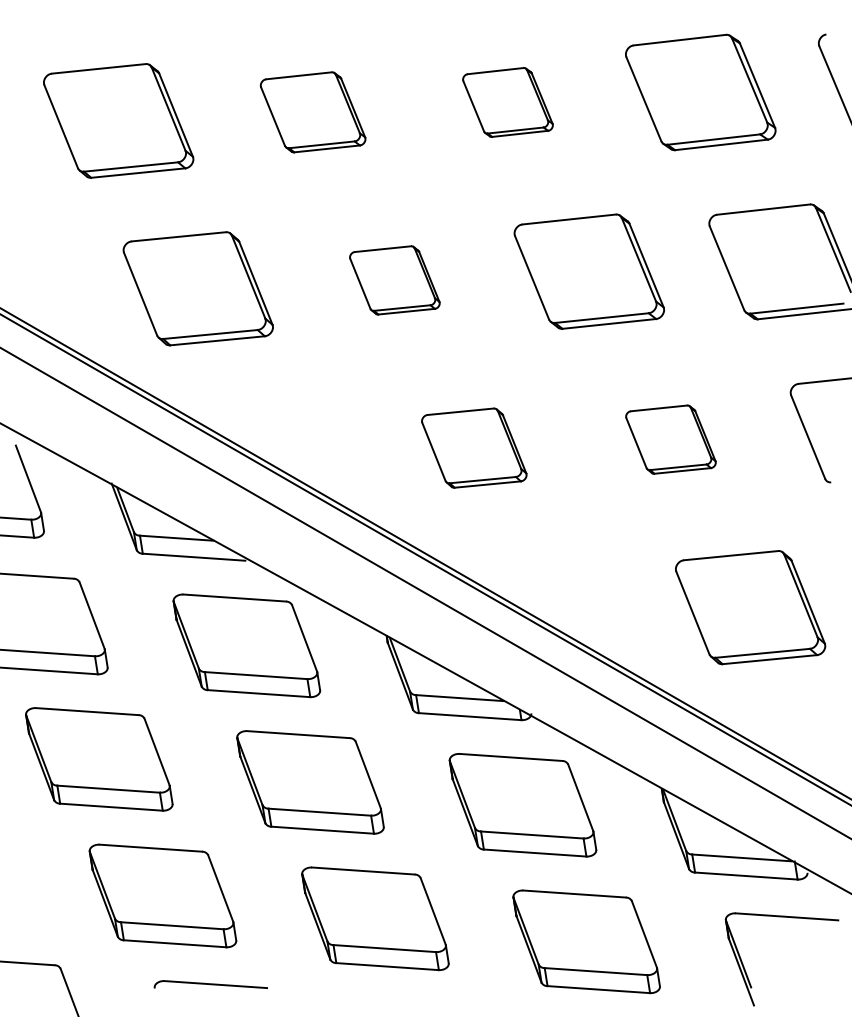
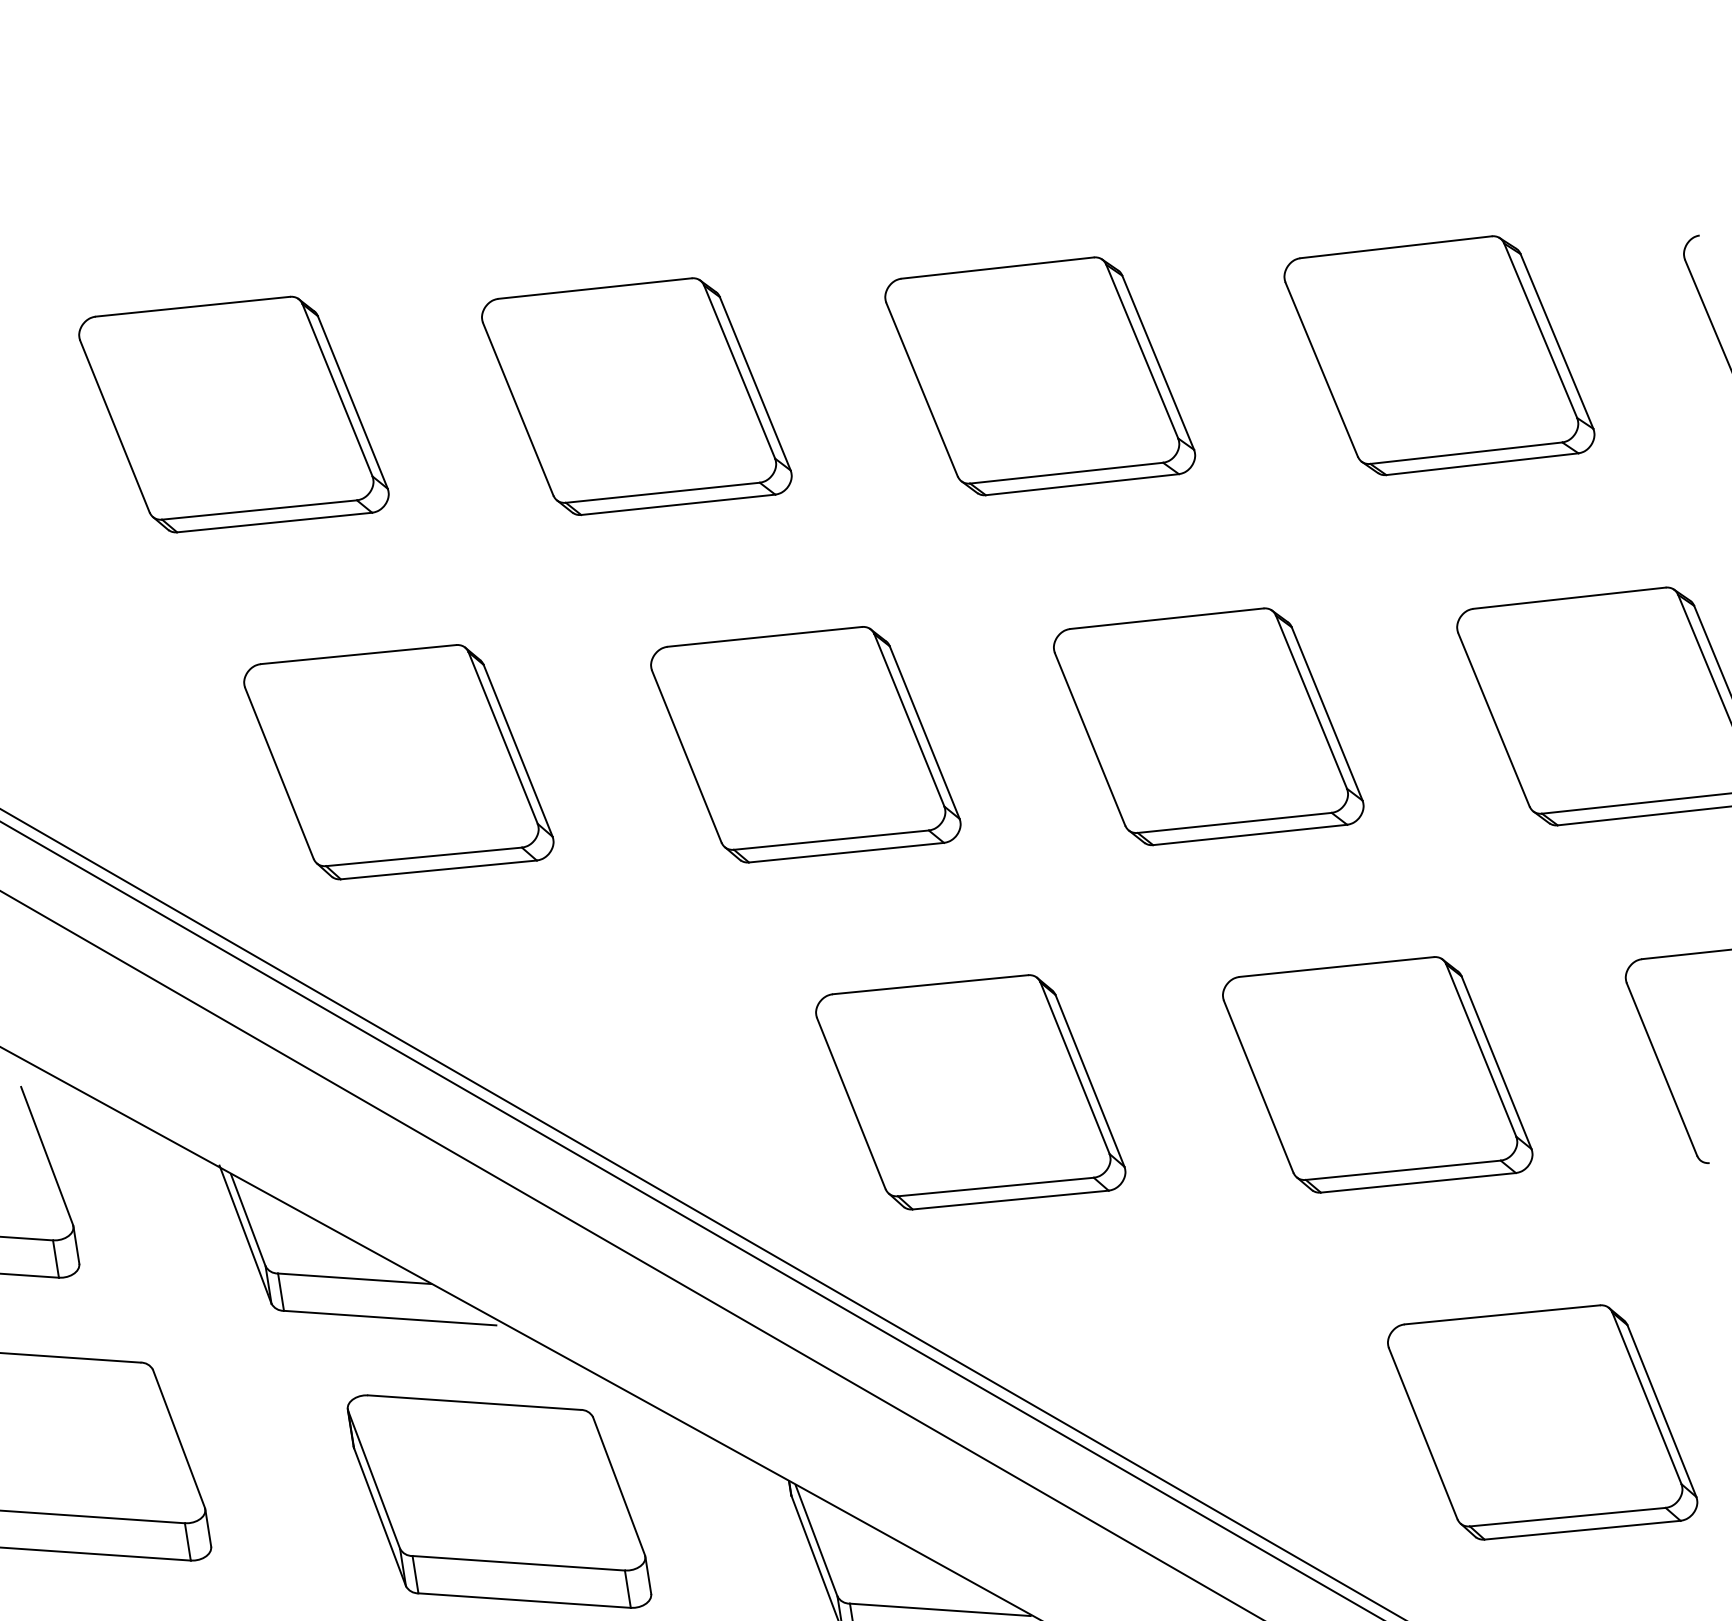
part: (507, 102) -> (1039, 376), size x1.67
part: (312, 112) -> (635, 397), size x1.43
part: (394, 280) -> (805, 745), size x1.67
part: (670, 439) -> (1376, 1074), size x1.67
part: (473, 447) -> (968, 1090), size x1.43

